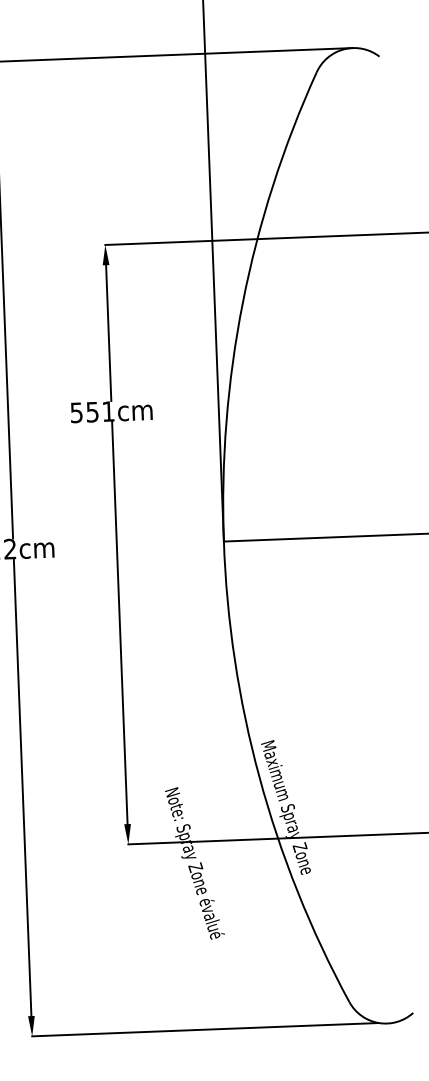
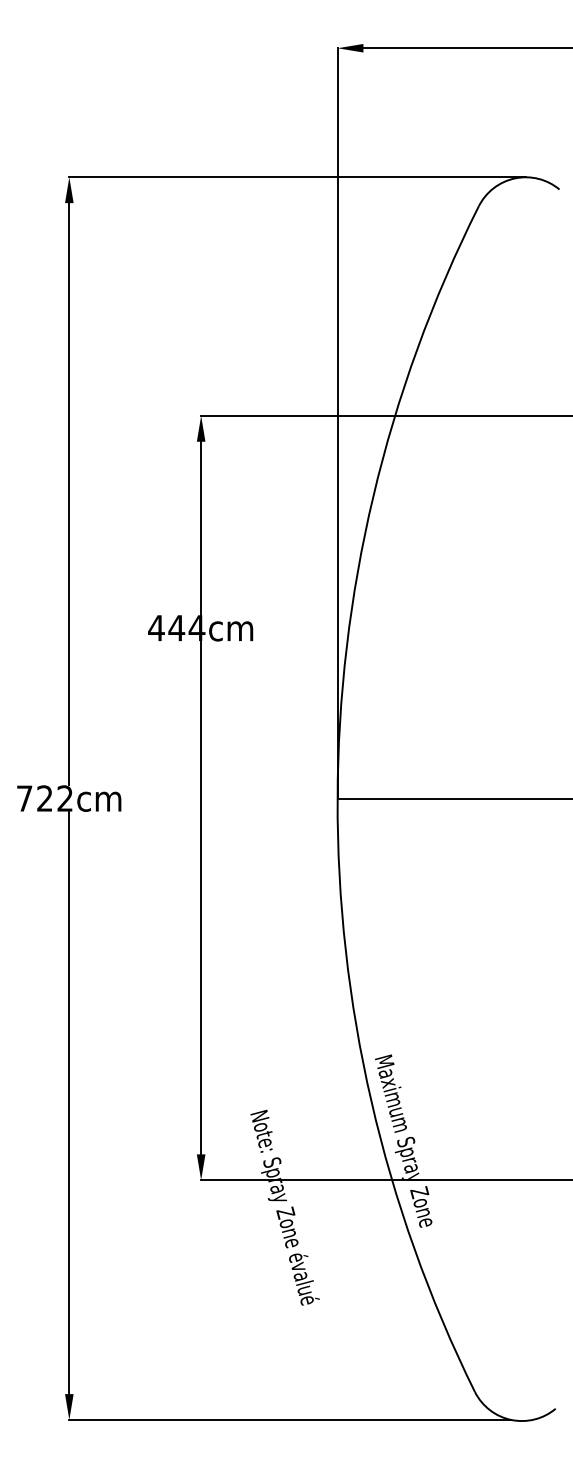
text: (92, 412) -> (176, 628), 551cm -> 444cm

